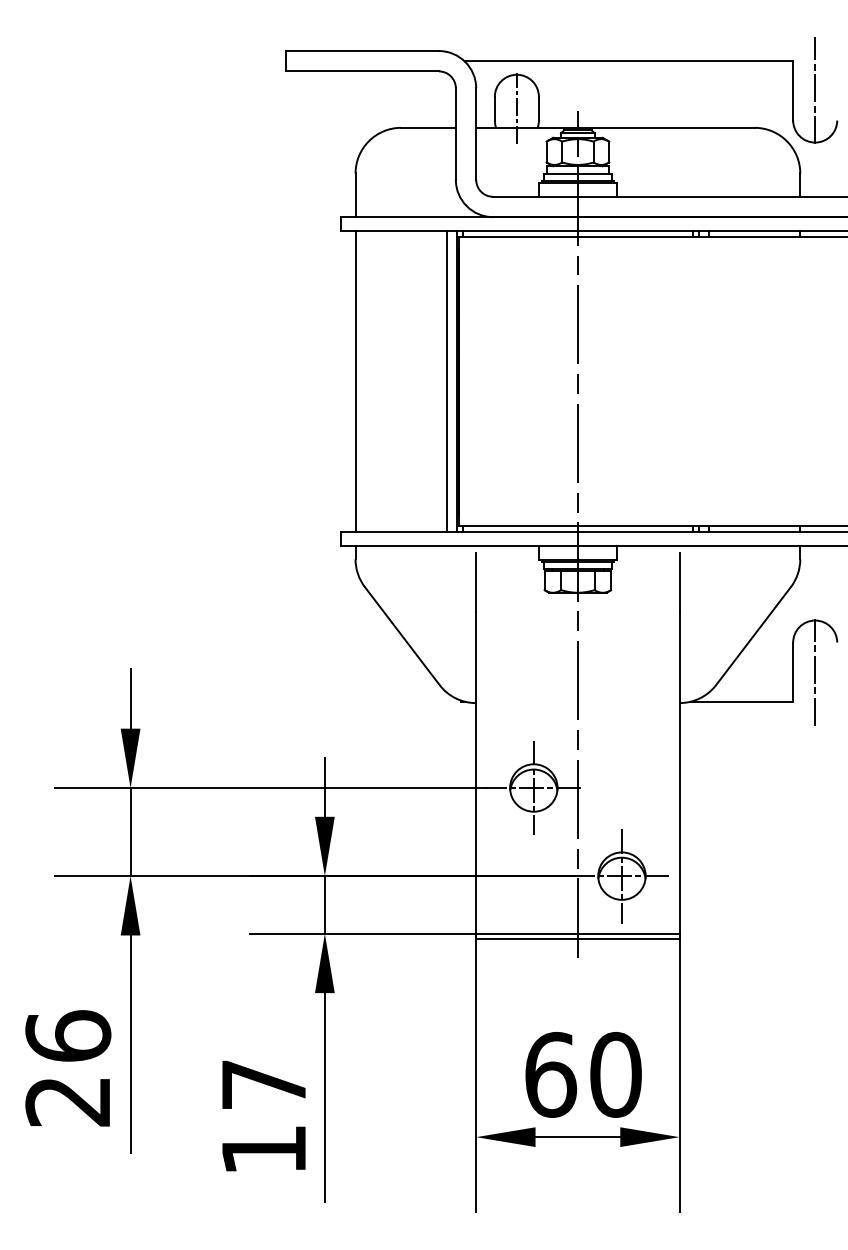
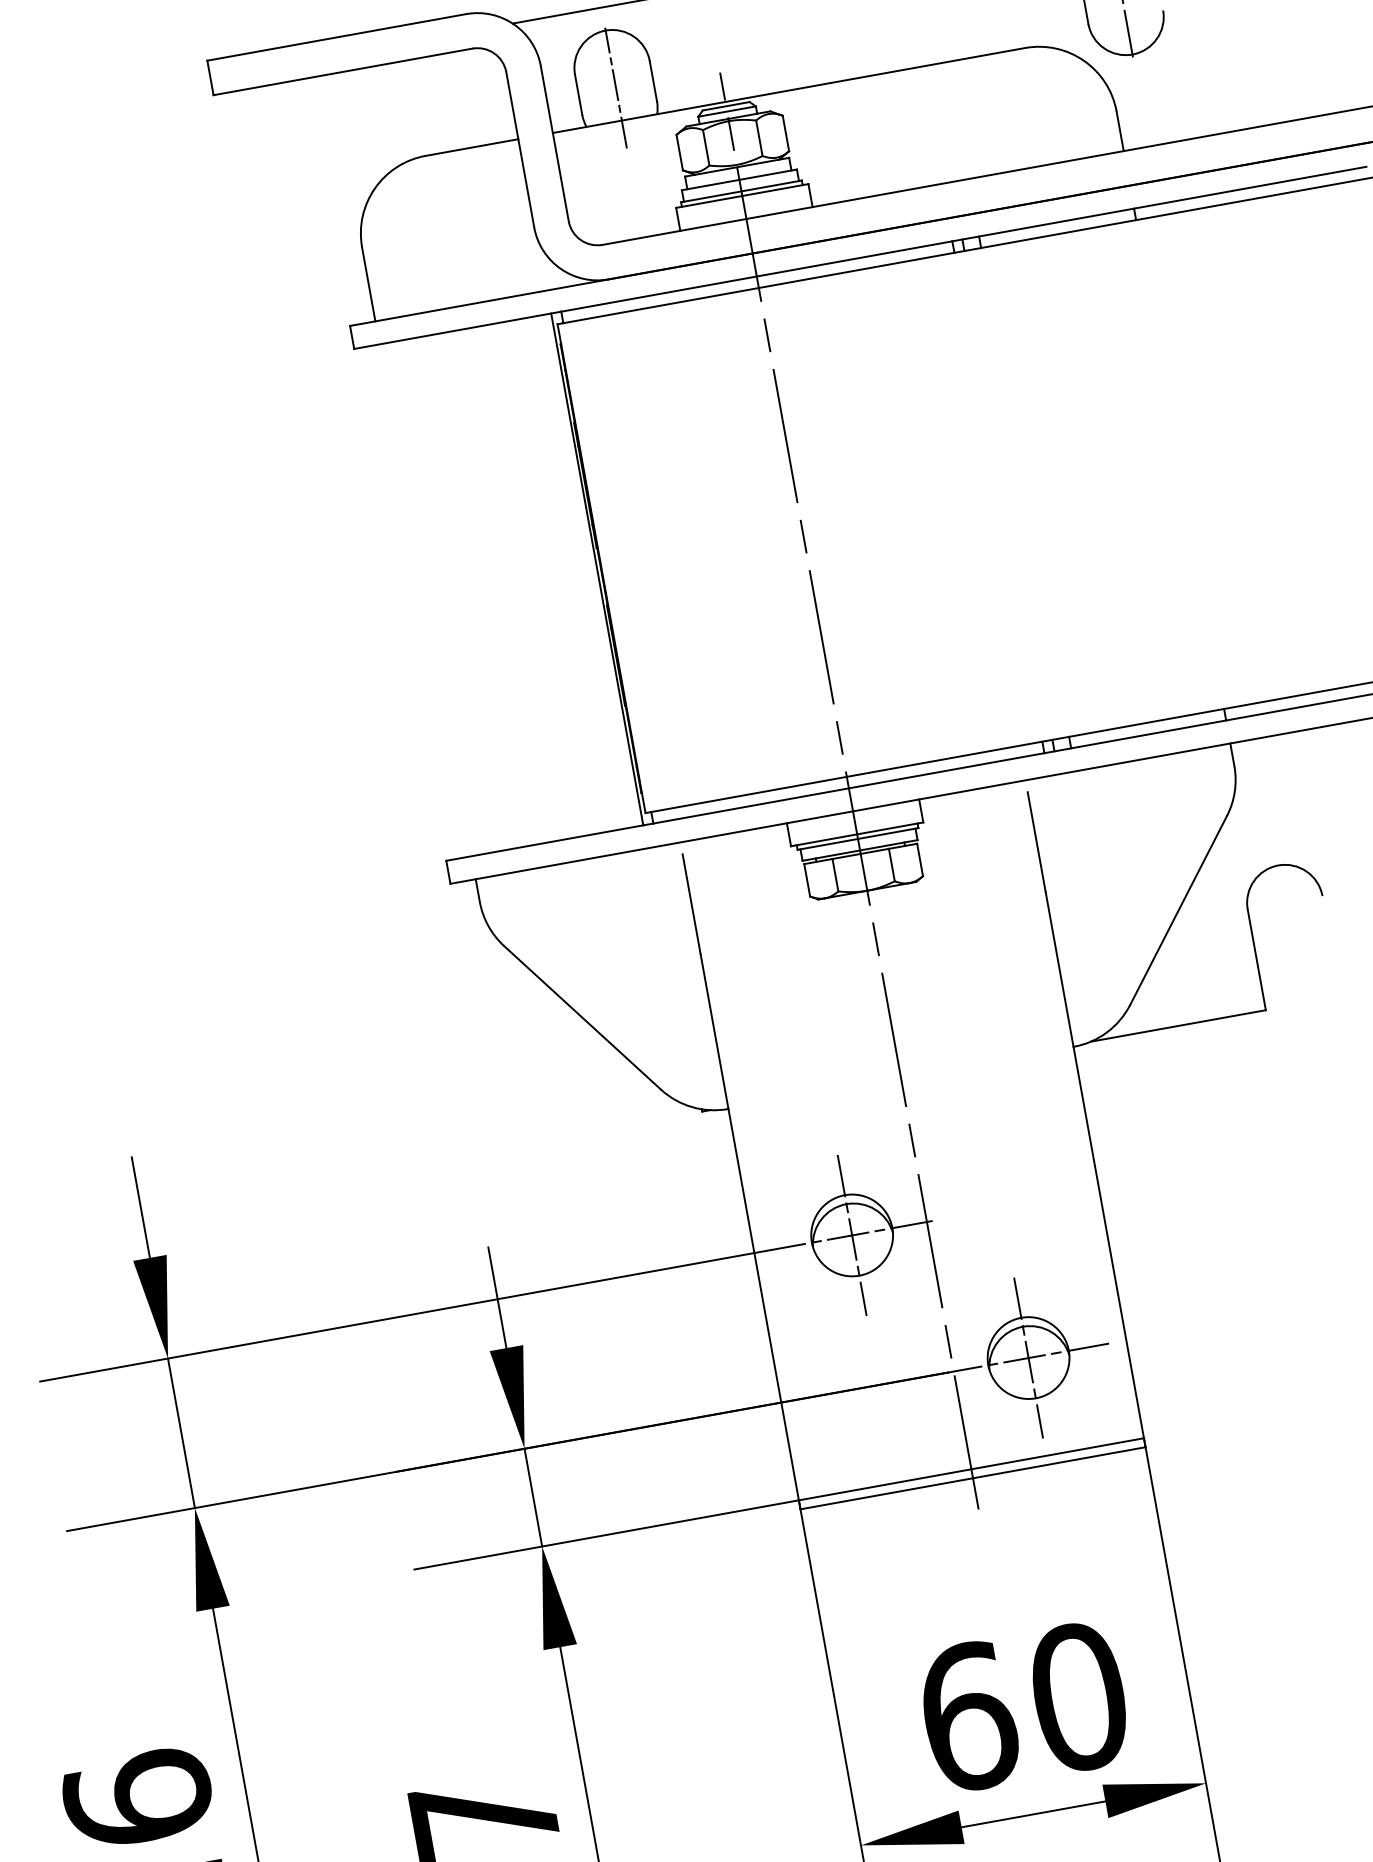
line: (355, 381) -> (425, 600), removed
line: (446, 381) -> (579, 572), removed
line: (815, 671) -> (1294, 951), removed

